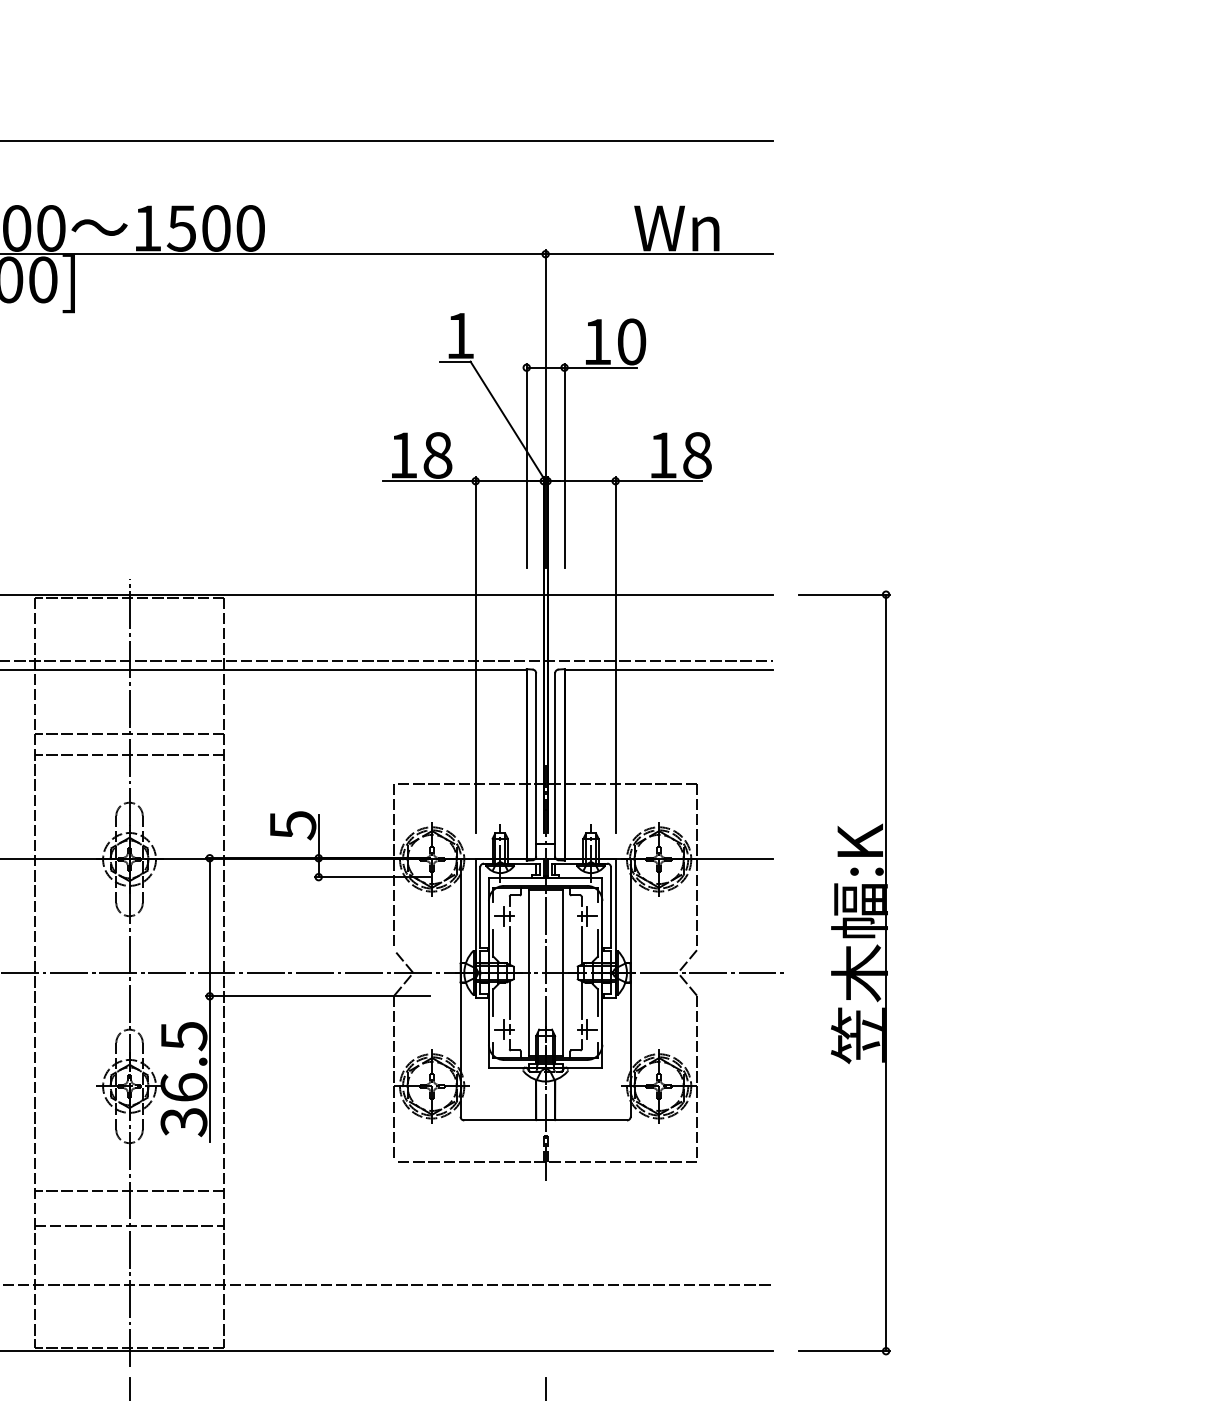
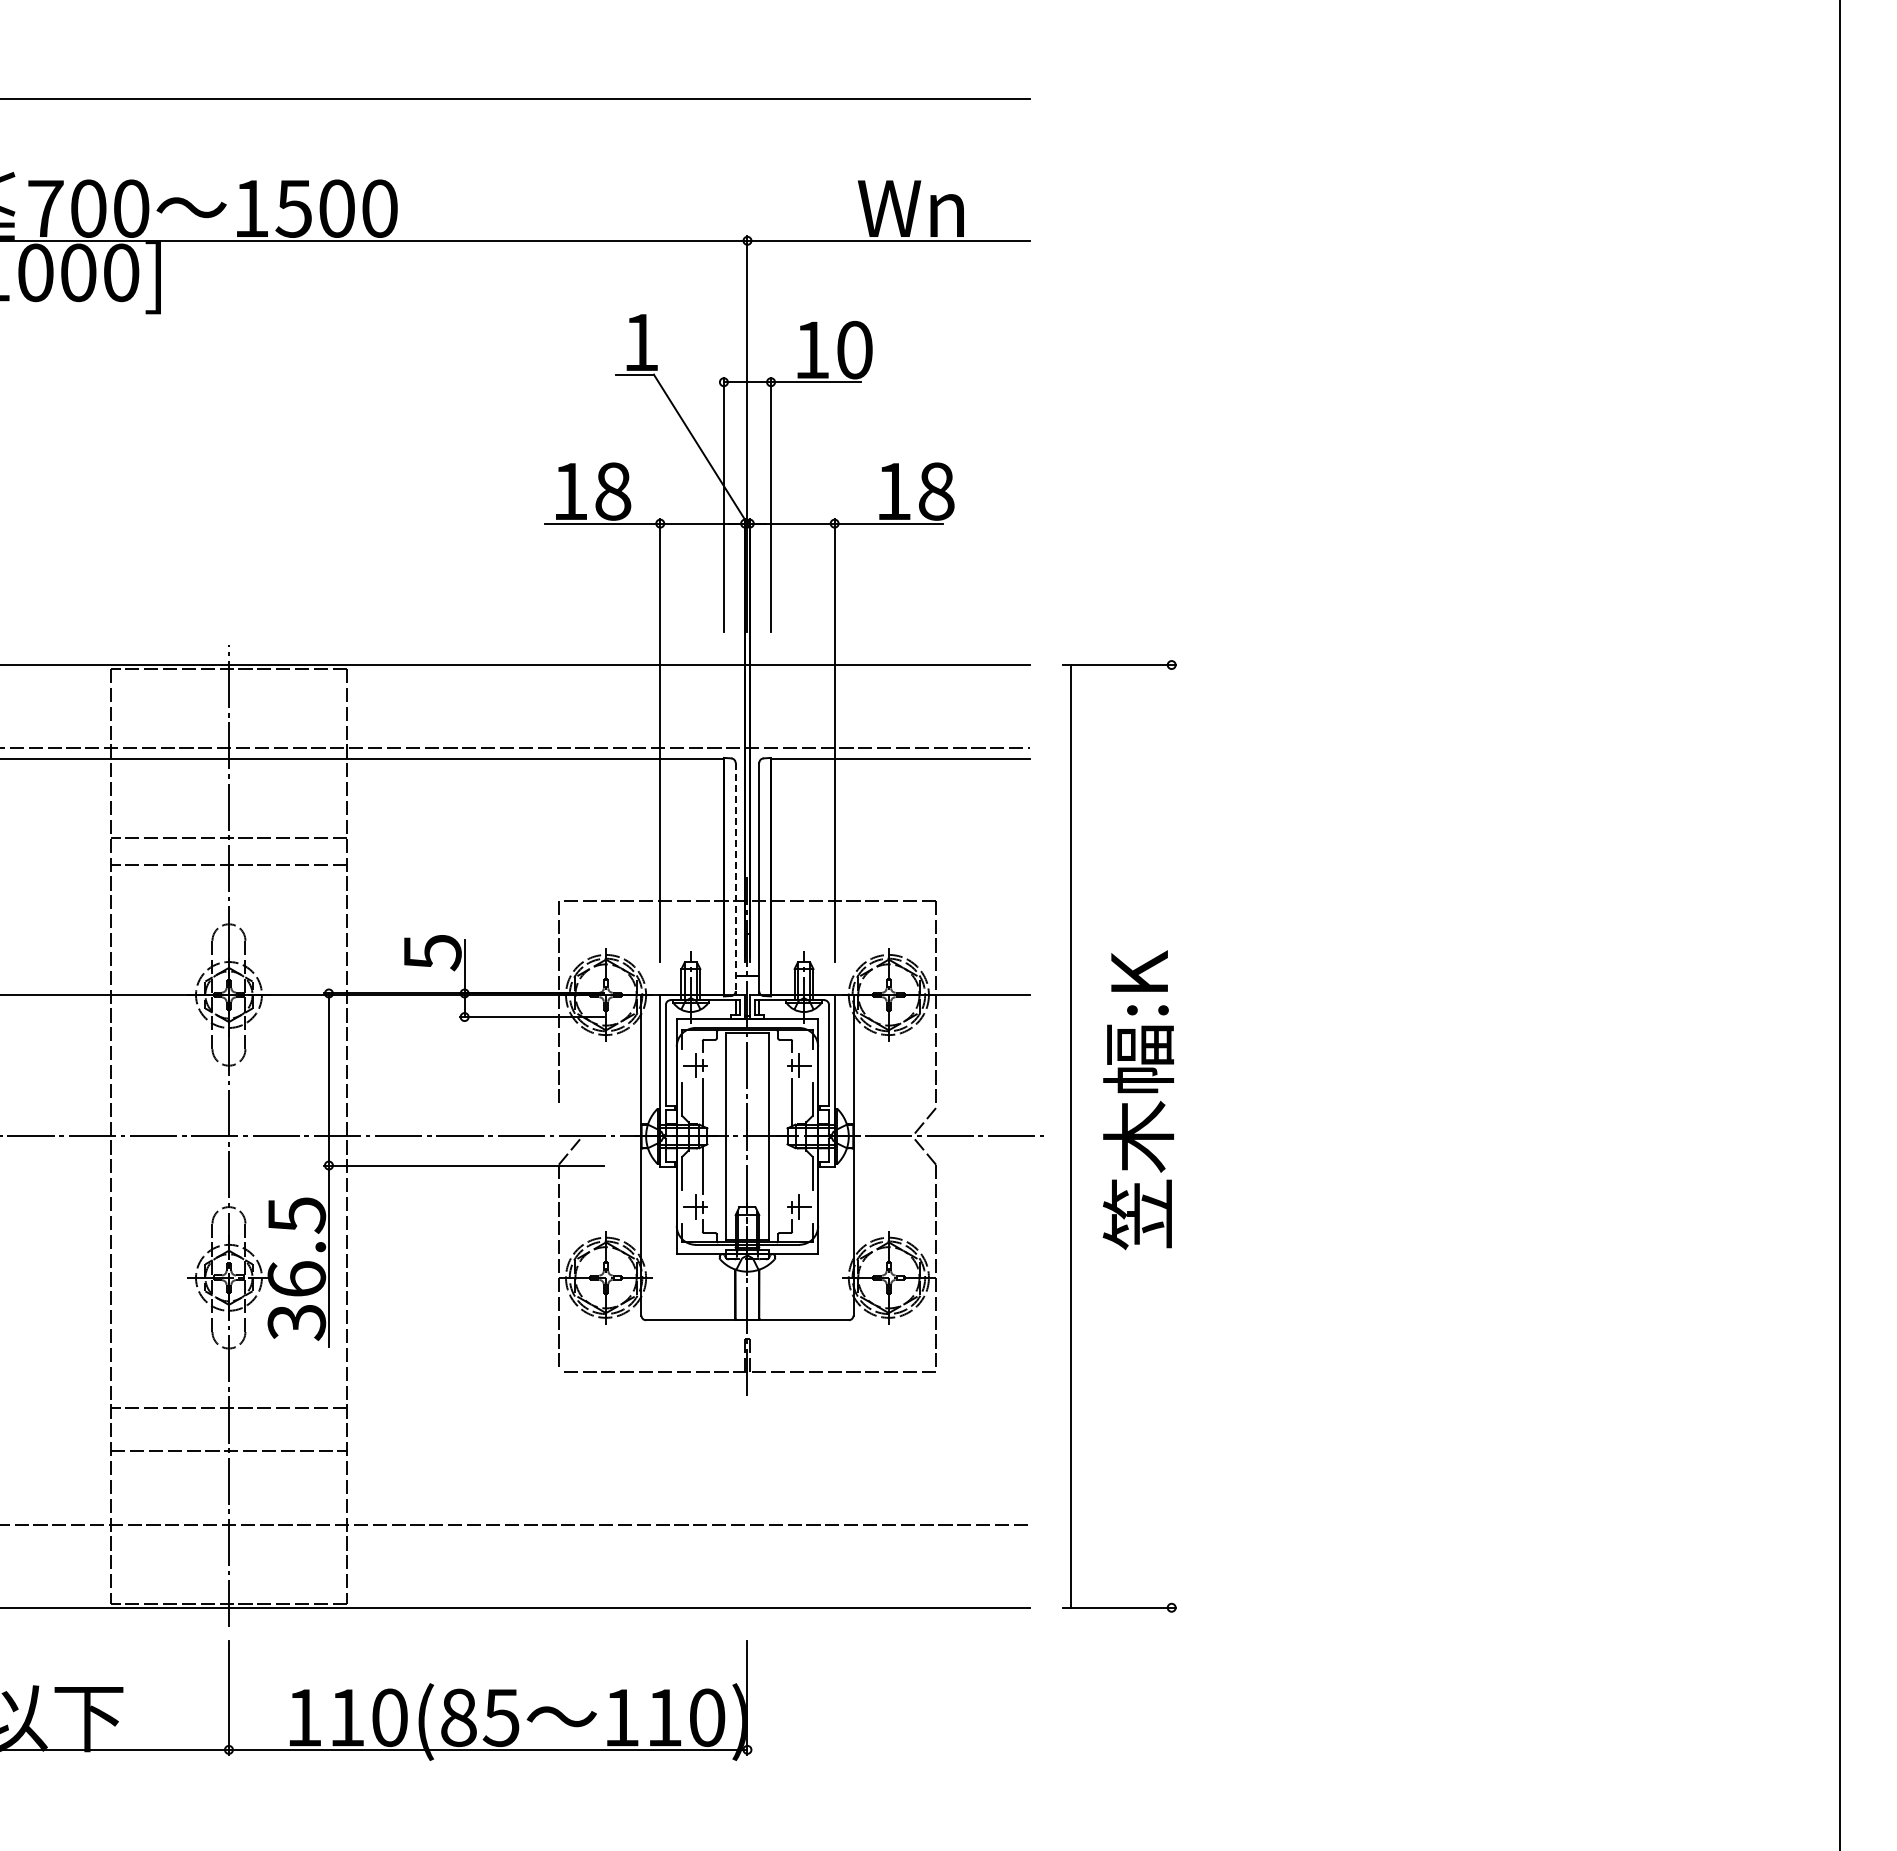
line: (536, 765) -> (735, 877), solid -> dashed
line: (403, 961) -> (570, 1122), removed
line: (885, 973) -> (1070, 1136), moved
line: (581, 999) -> (792, 1169), removed

